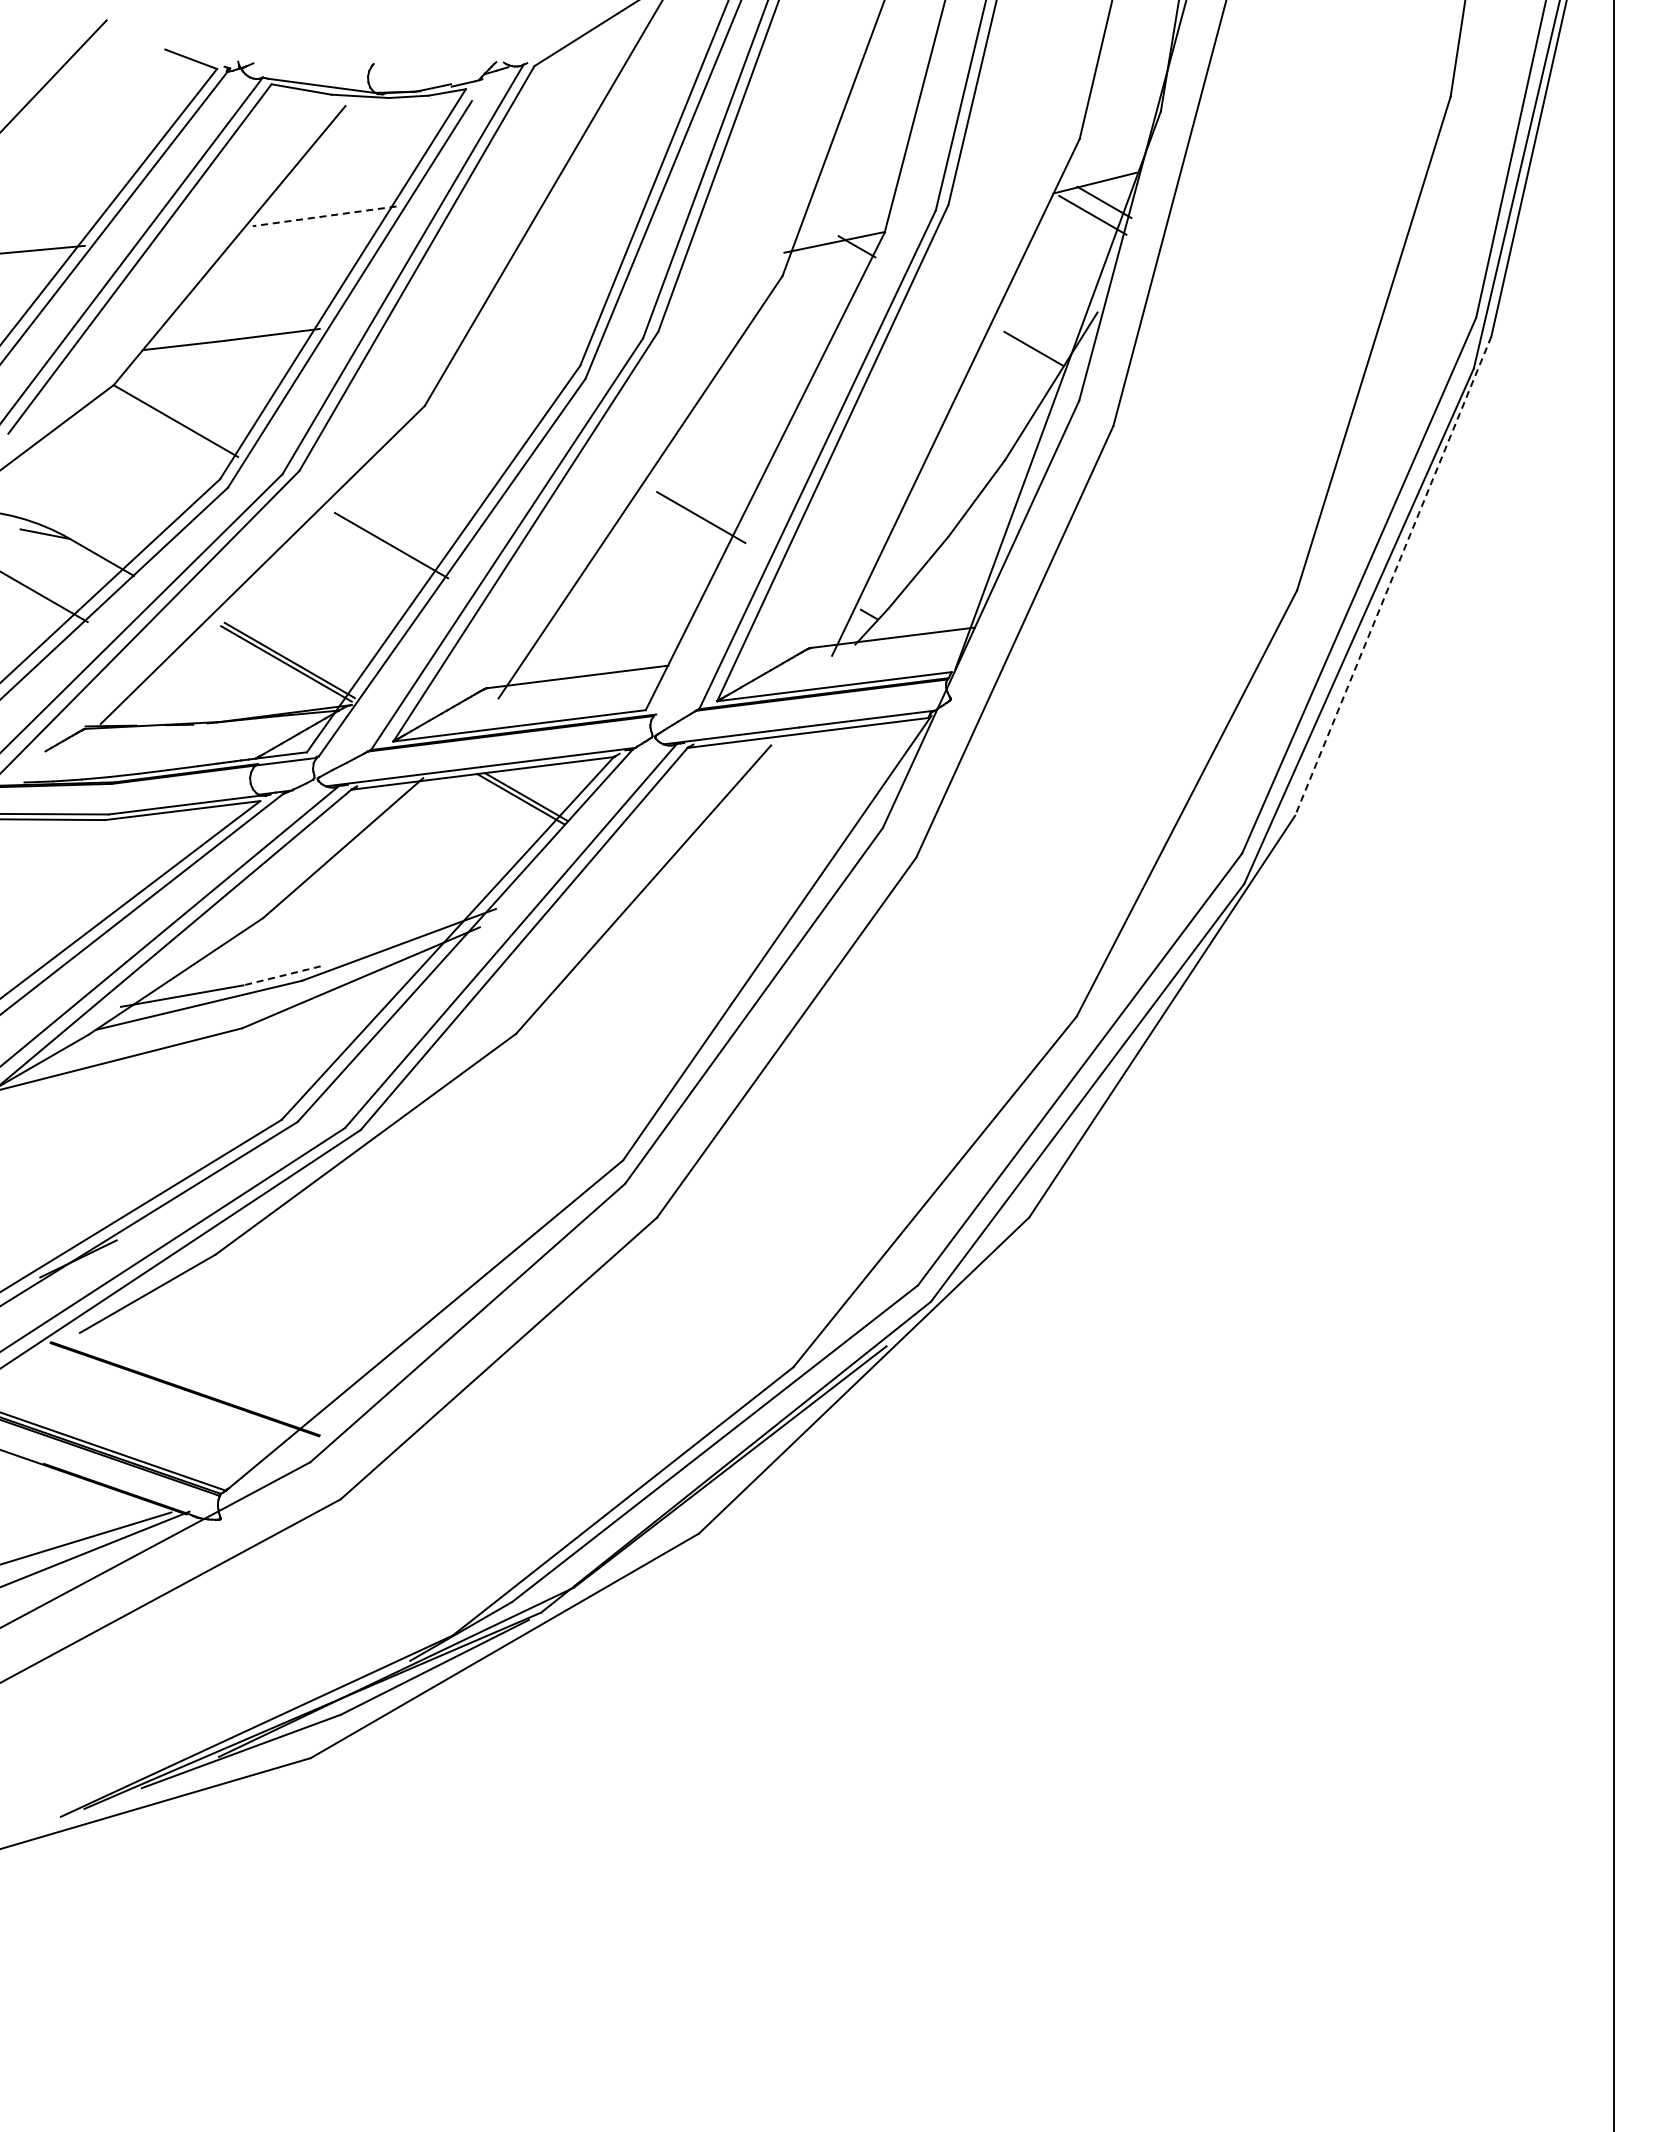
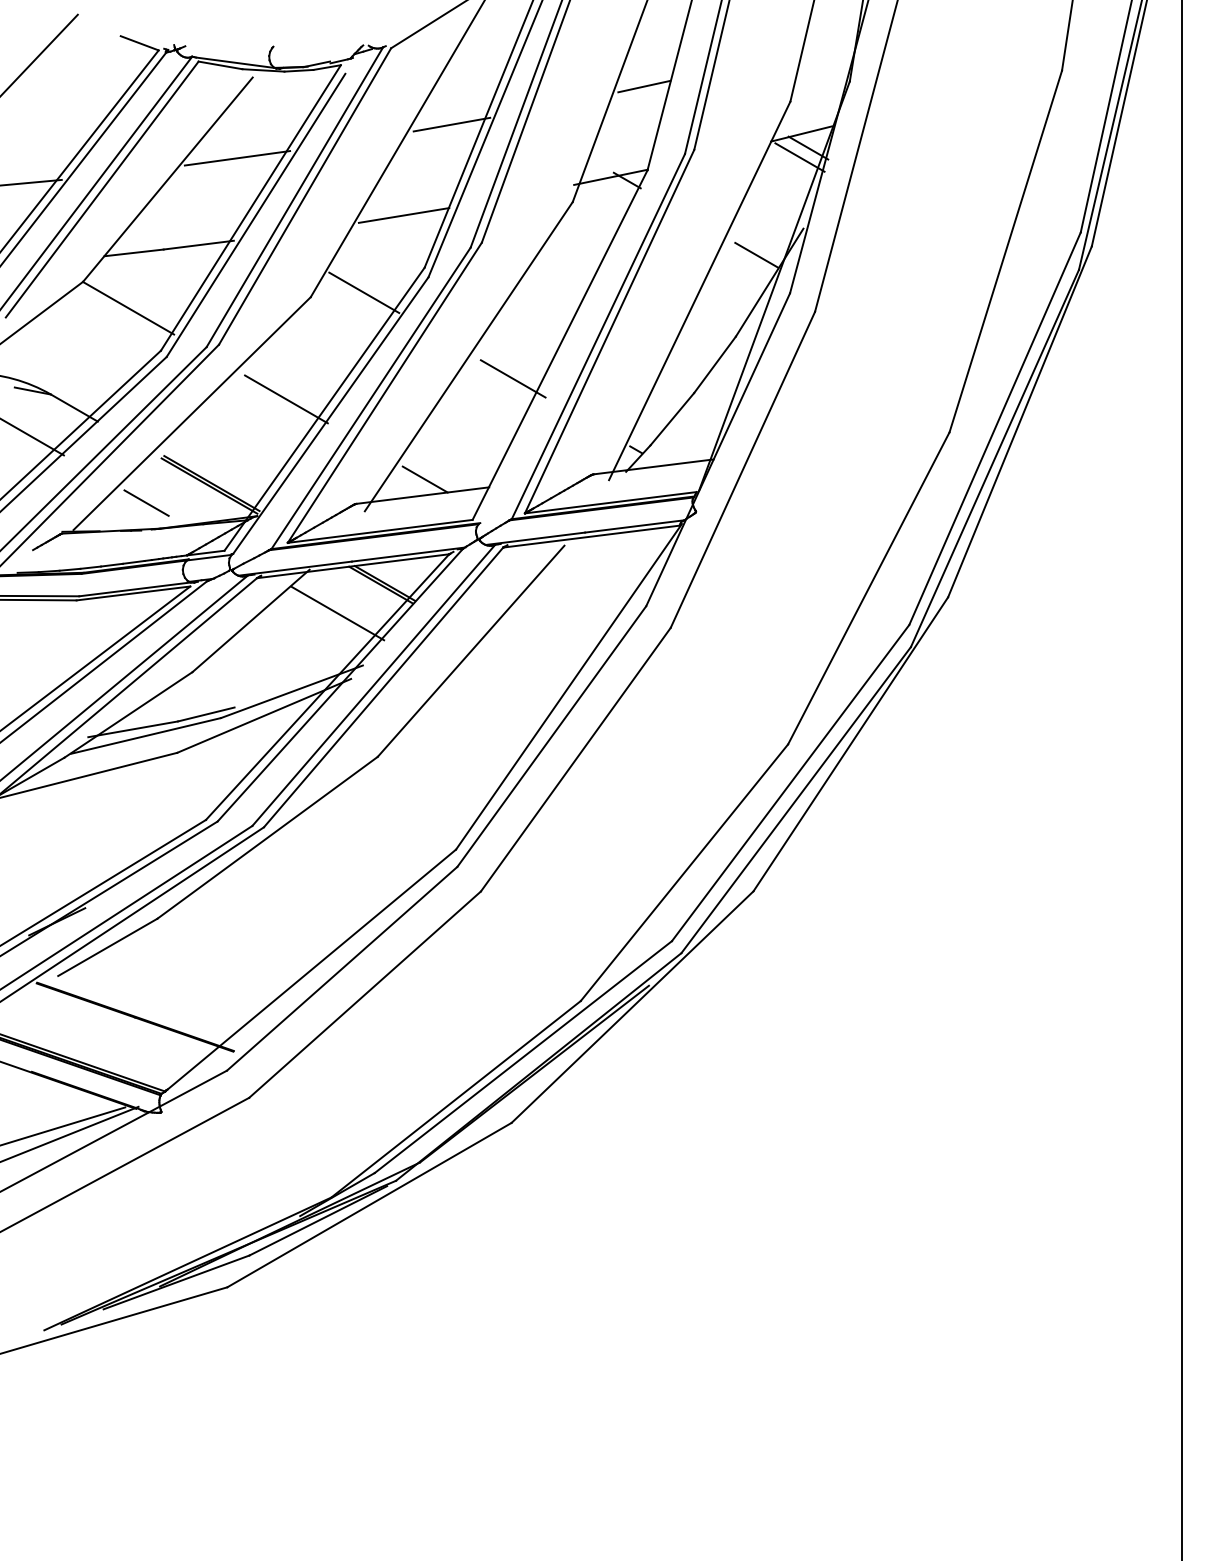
line: (879, 118) -> (643, 86), added
line: (617, 170) -> (451, 124), added
line: (324, 216) -> (237, 158), dashed -> solid
line: (551, 294) -> (403, 215), added
line: (497, 399) -> (364, 292), added
line: (1393, 576) -> (1020, 422), dashed -> solid
line: (580, 654) -> (424, 479), added
line: (200, 686) -> (146, 502), added
line: (461, 837) -> (337, 613), added
line: (282, 975) -> (206, 714), dashed -> solid

